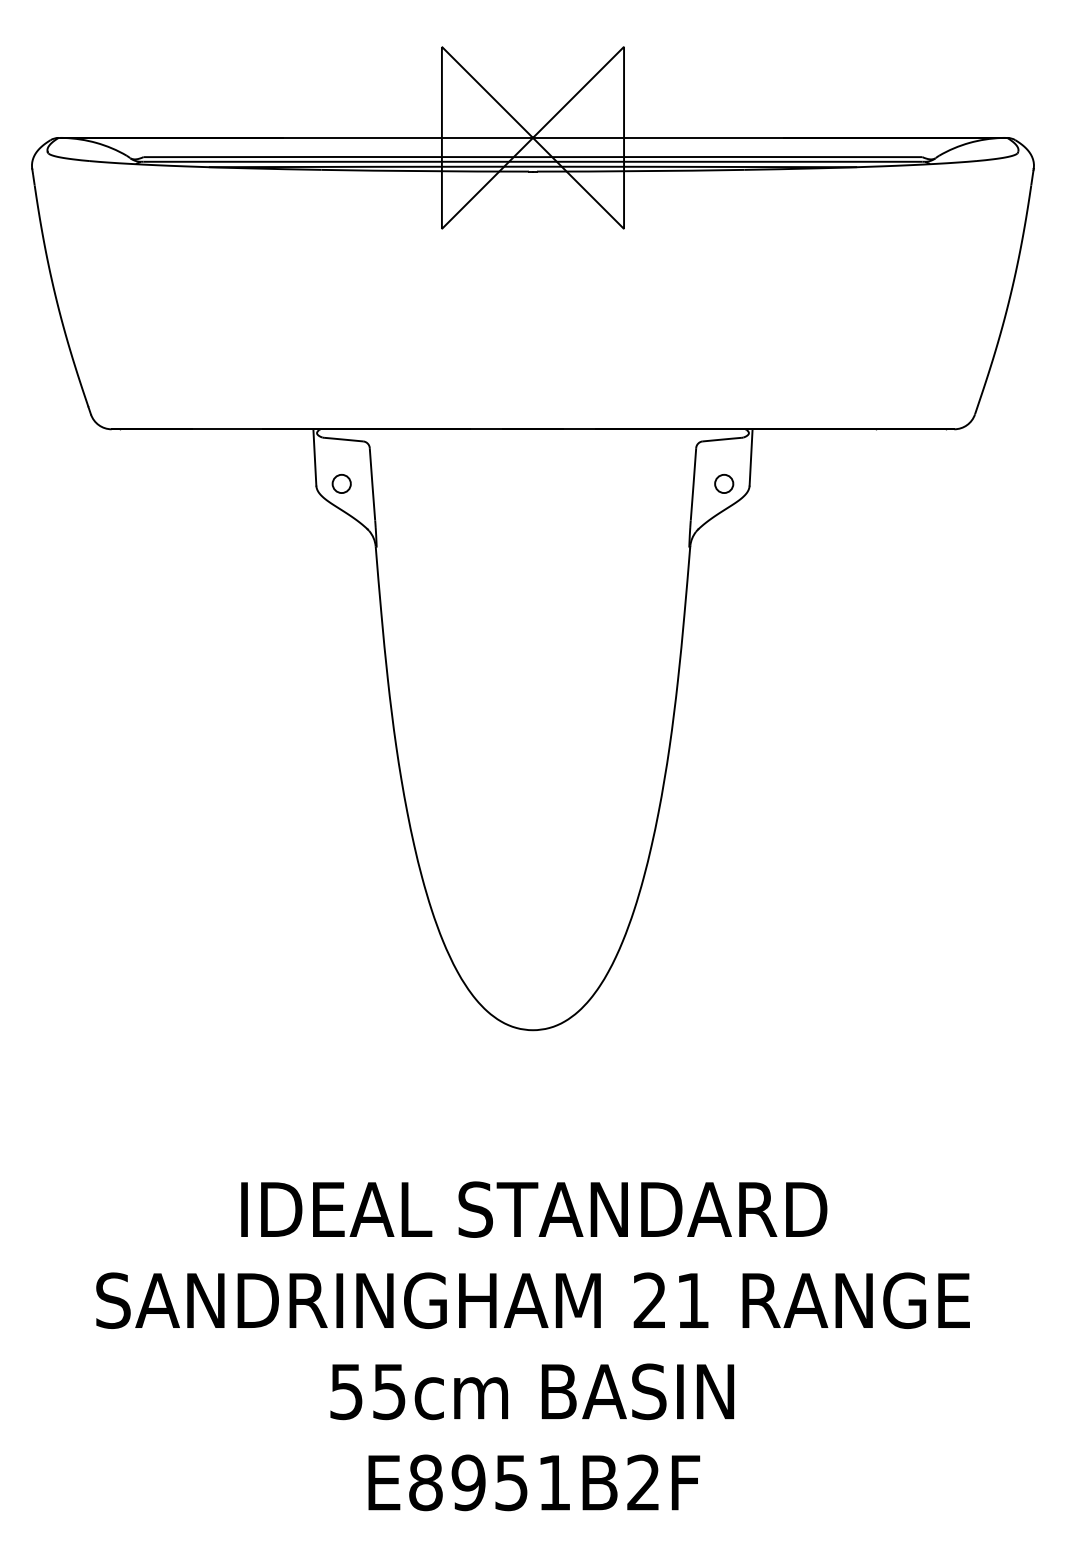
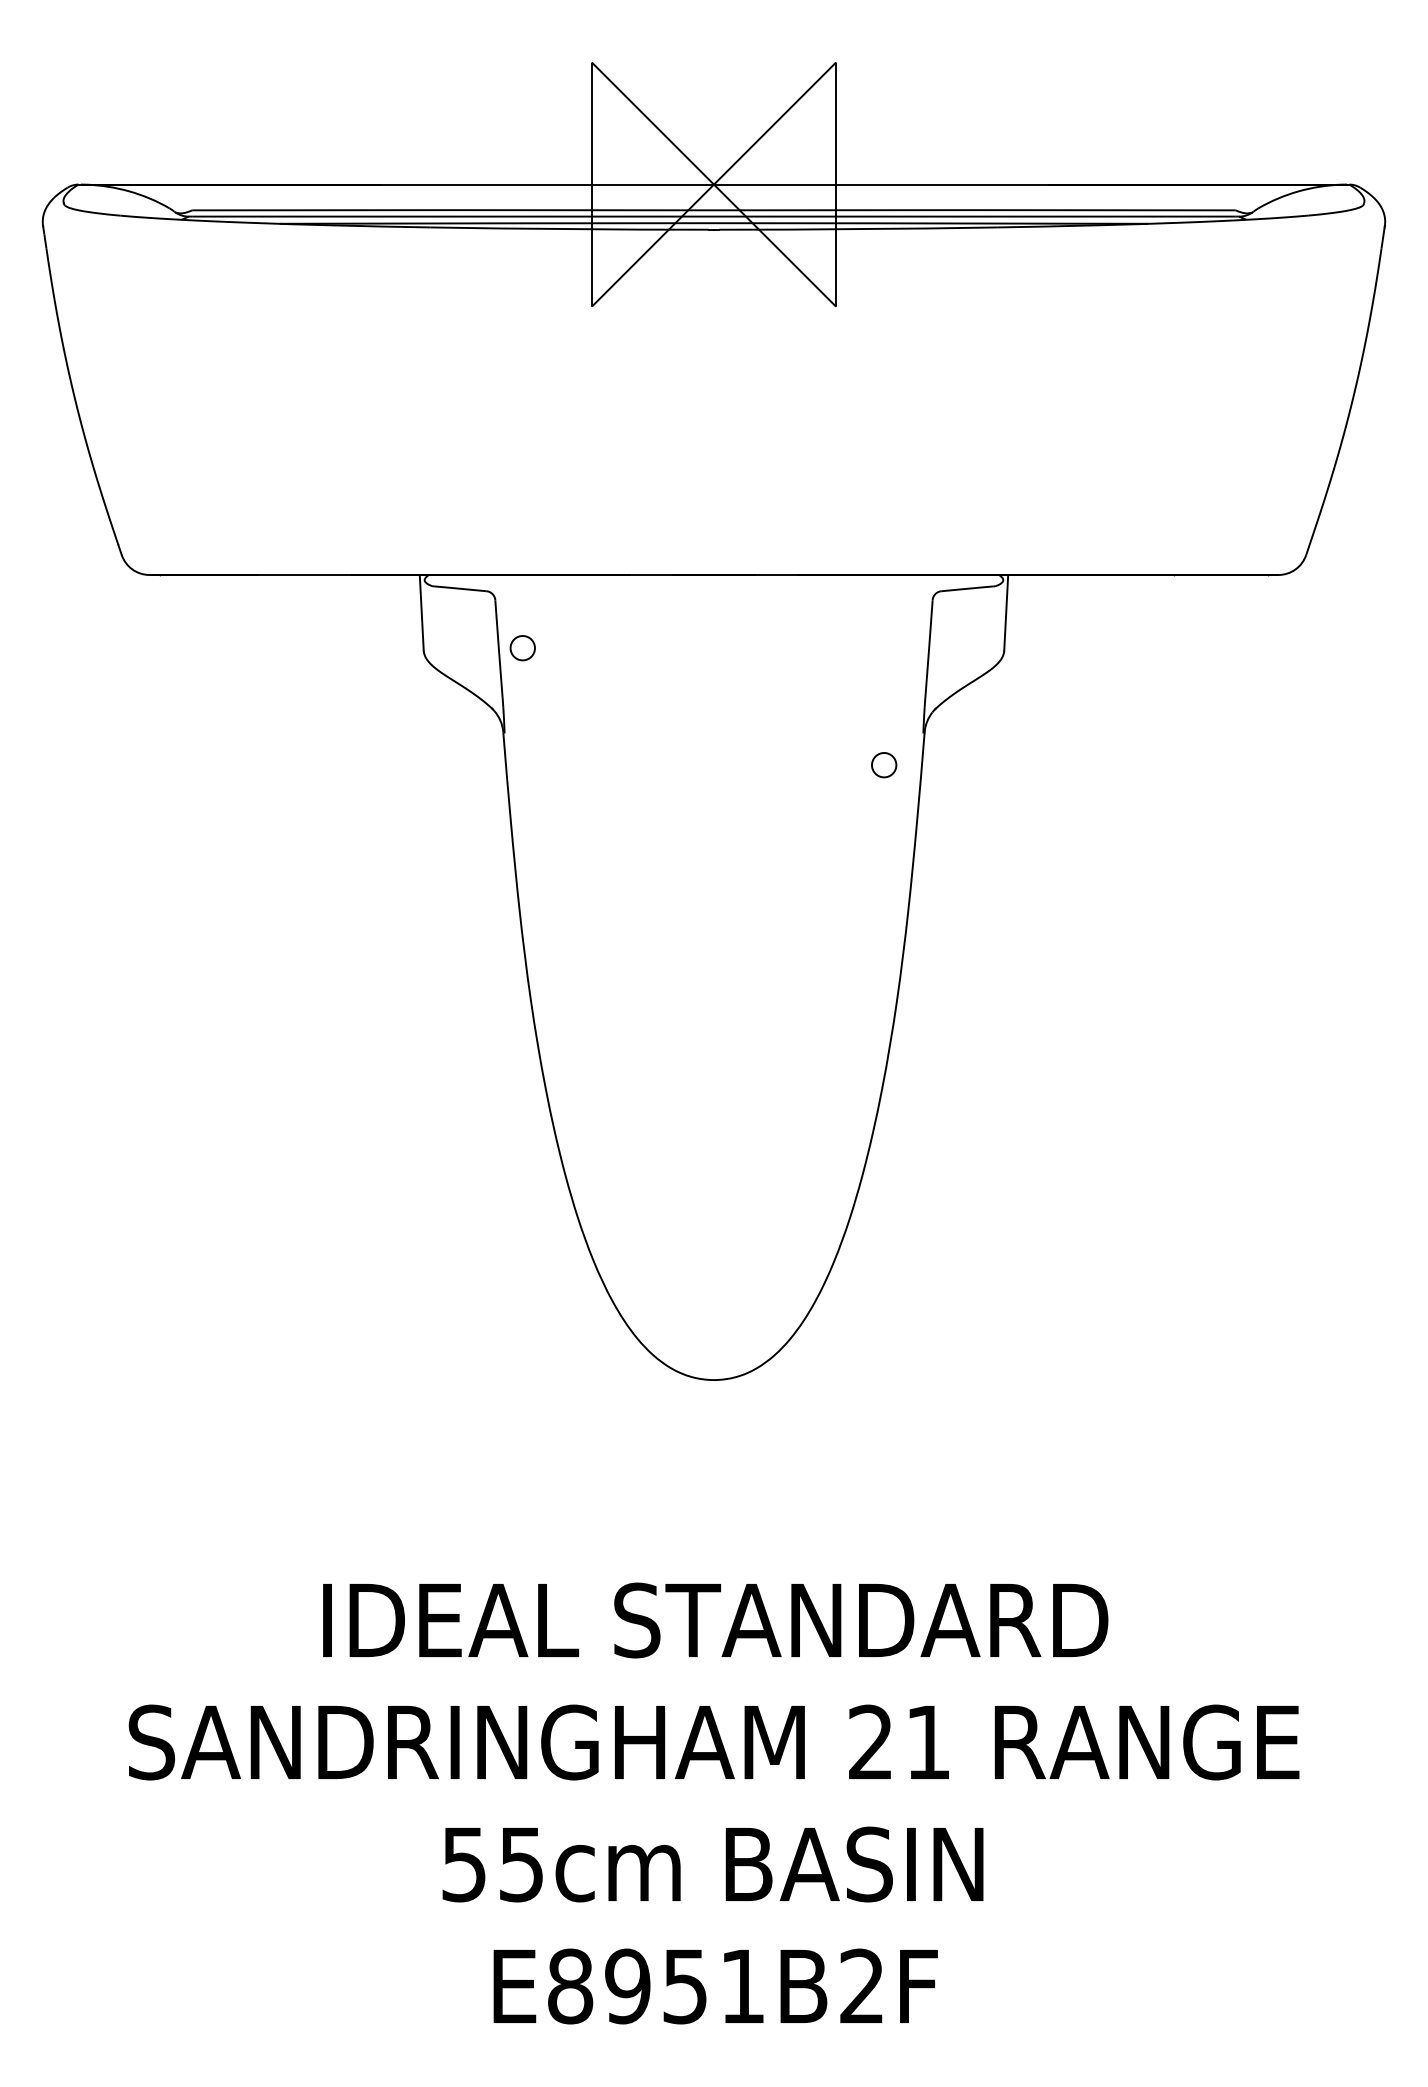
circle: (341, 484) -> (522, 648), moved
circle: (724, 484) -> (884, 765), moved

